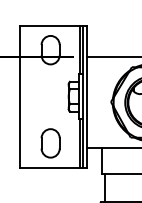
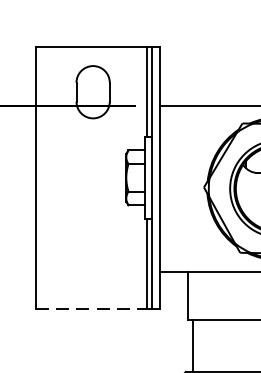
part: (50, 143) -> (92, 263), removed
line: (50, 168) -> (92, 309), solid -> dashed

